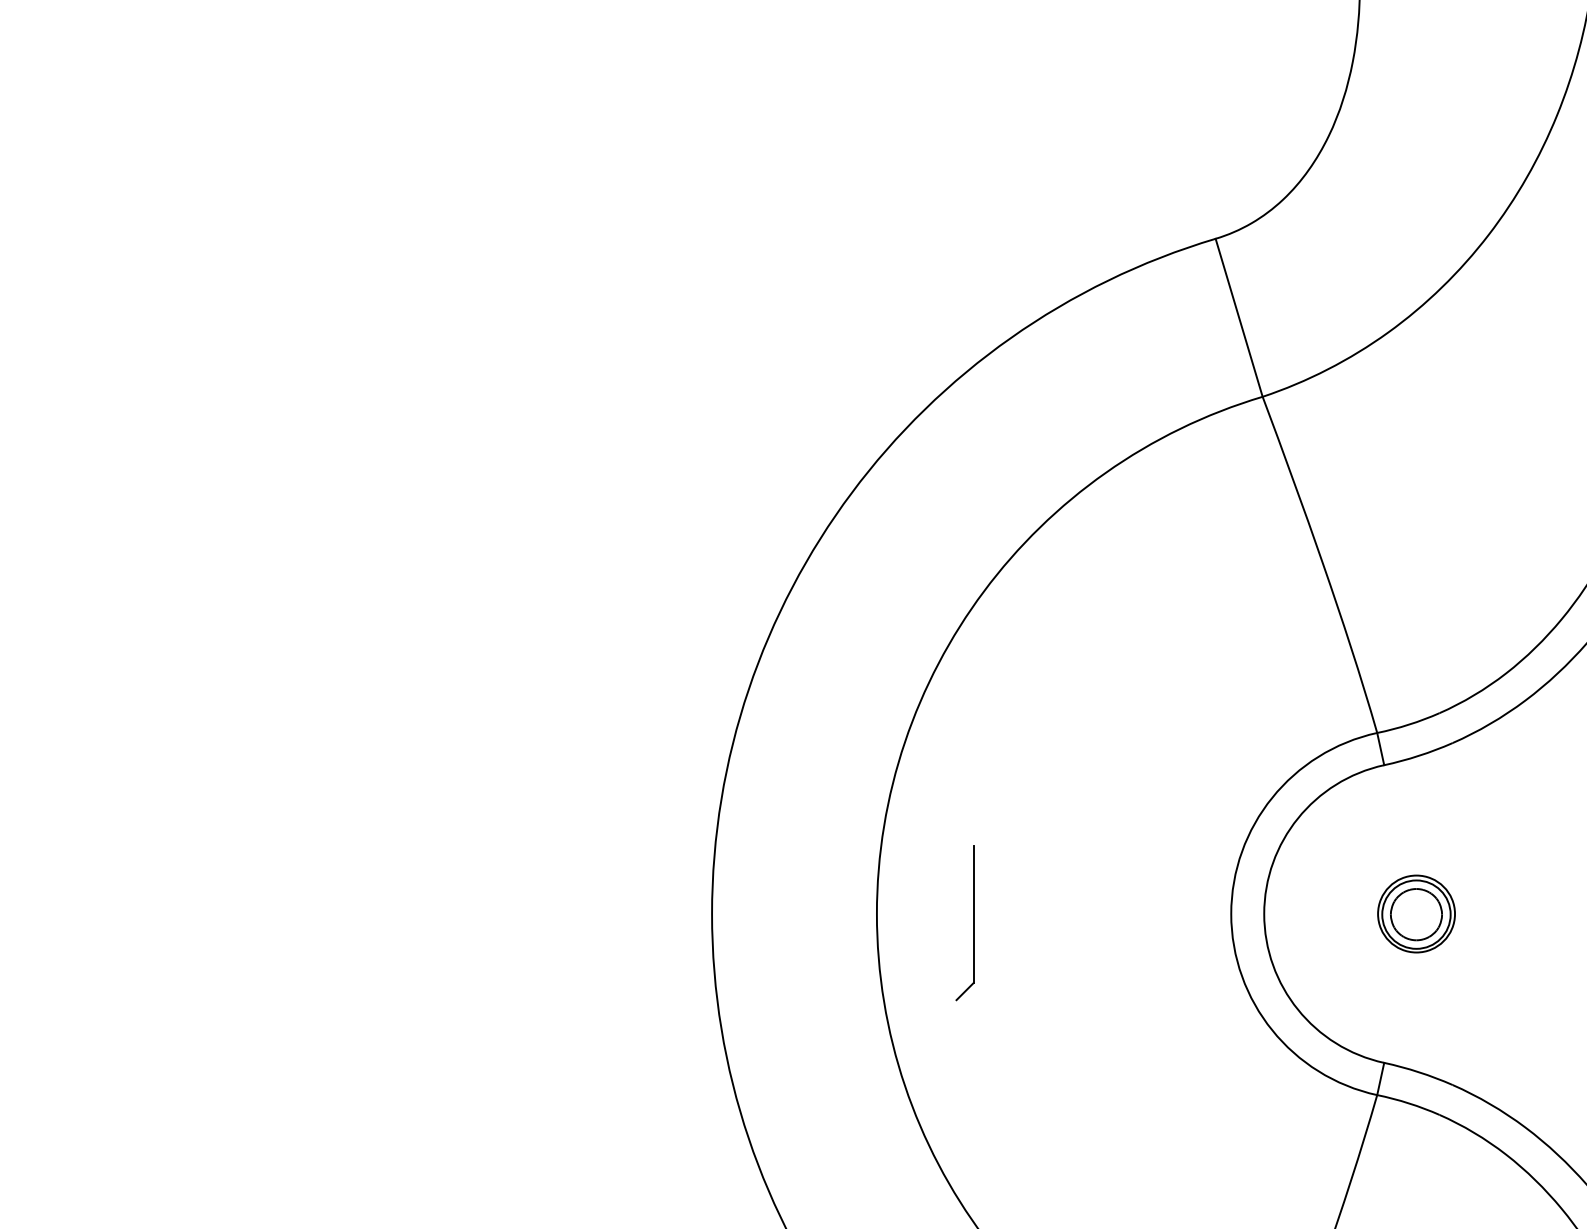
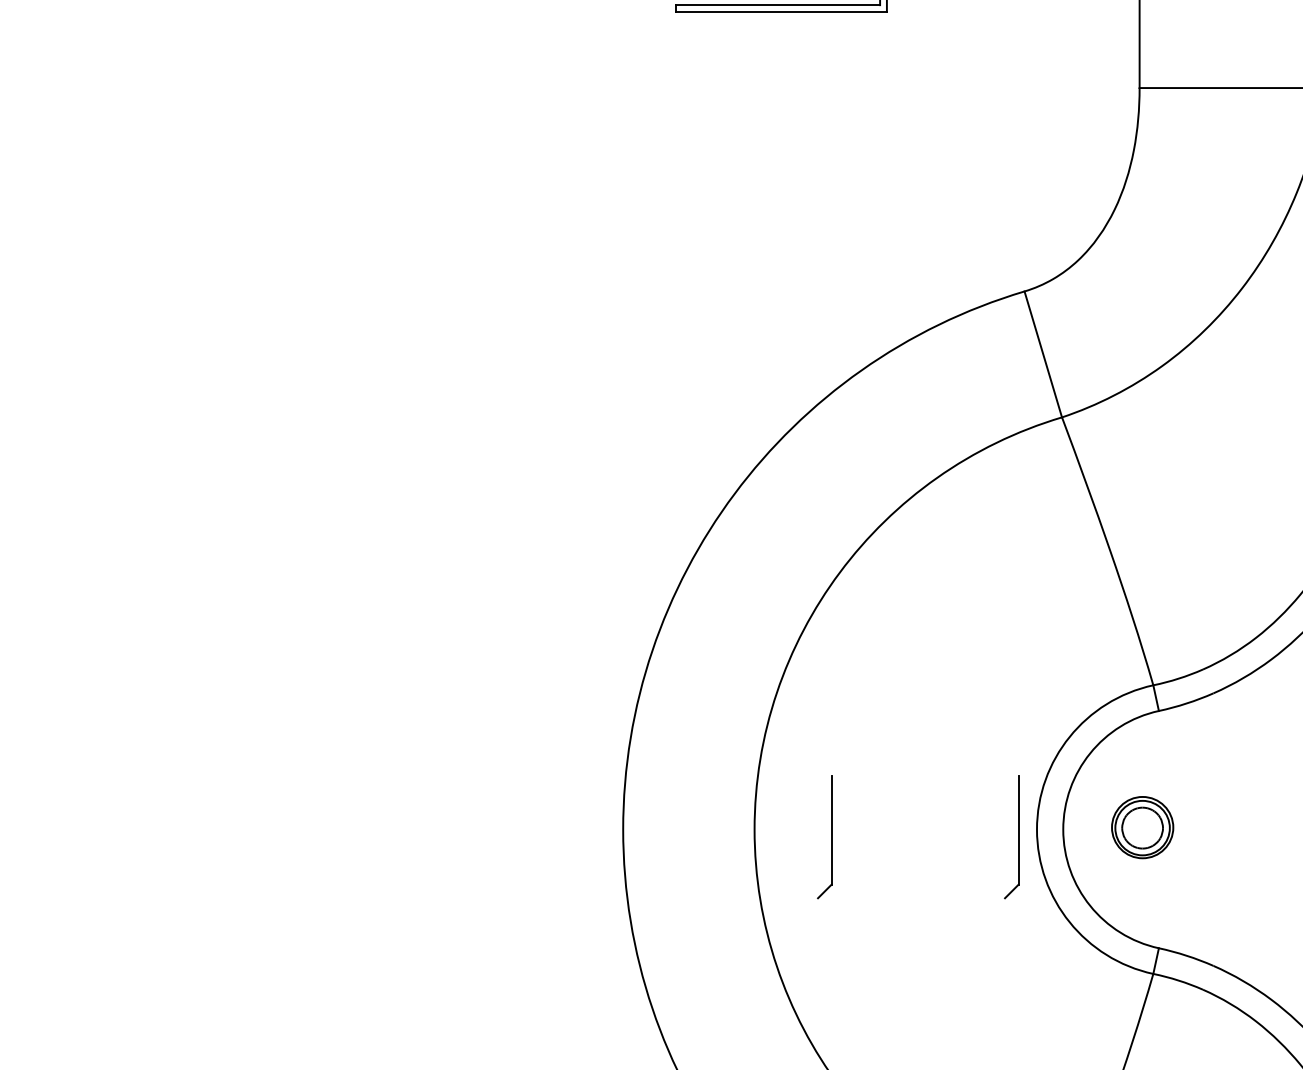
part: (1416, 913) -> (1142, 827), moved
part: (1208, 923) -> (1018, 837), added

